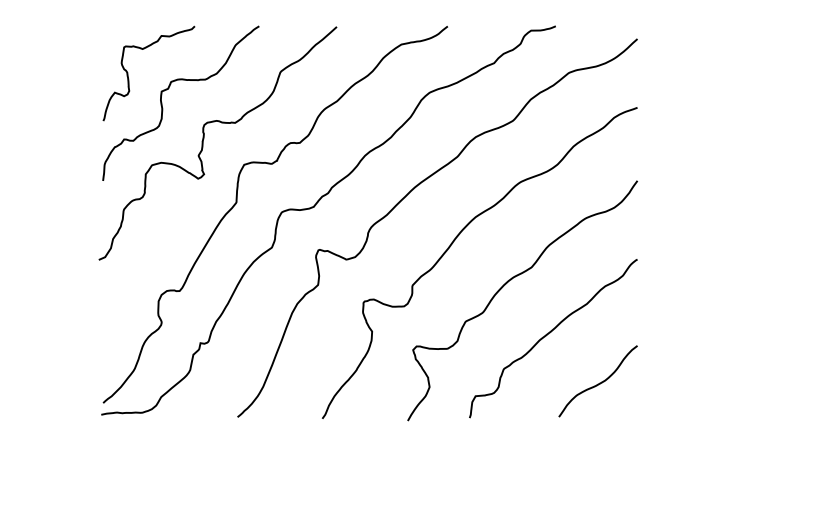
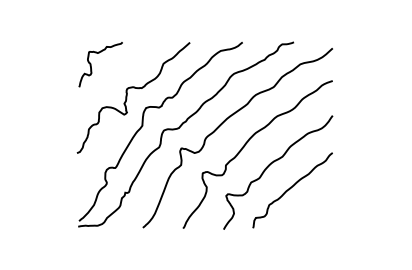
curve: (169, 89) -> (110, 72), removed
curve: (601, 380) -> (315, 210), removed

